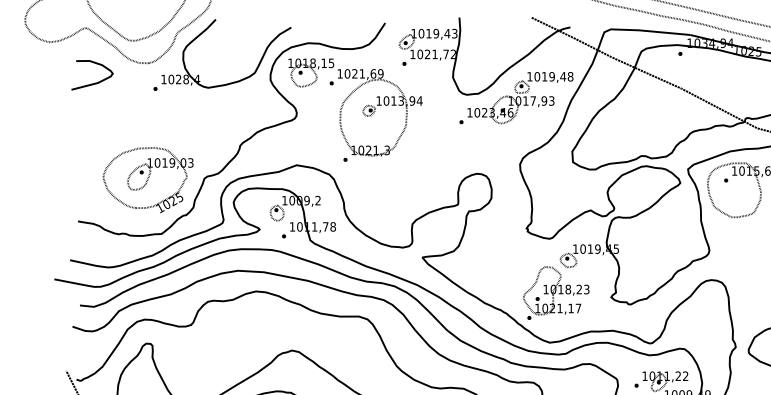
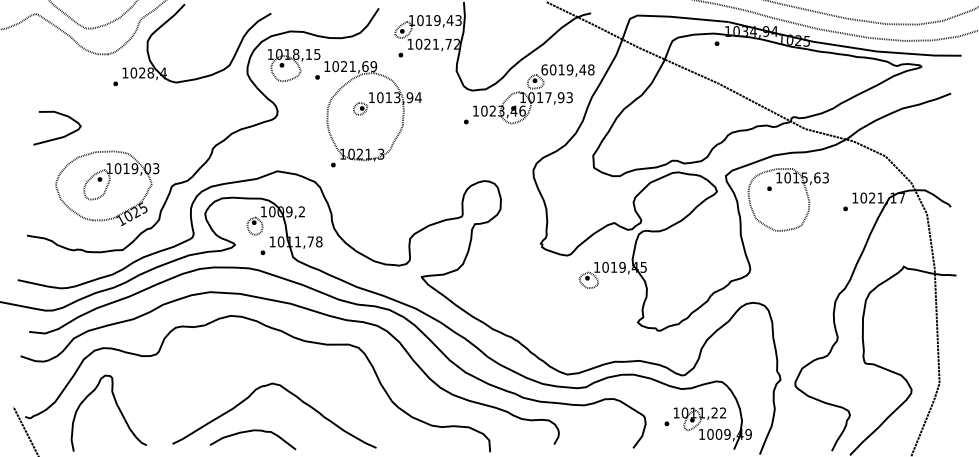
text: (529, 76) -> (544, 69), 1019,48 -> 6019,48
curve: (95, 82) -> (60, 136), moved
part: (555, 292) -> (574, 317), removed

